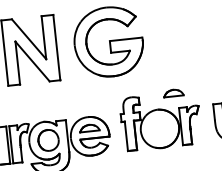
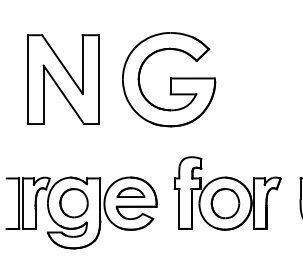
part: (173, 93) -> (248, 157), removed
part: (159, 128) -> (225, 203), added

